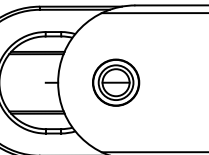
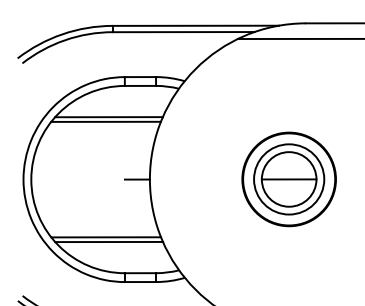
part: (116, 82) -> (289, 178), moved

